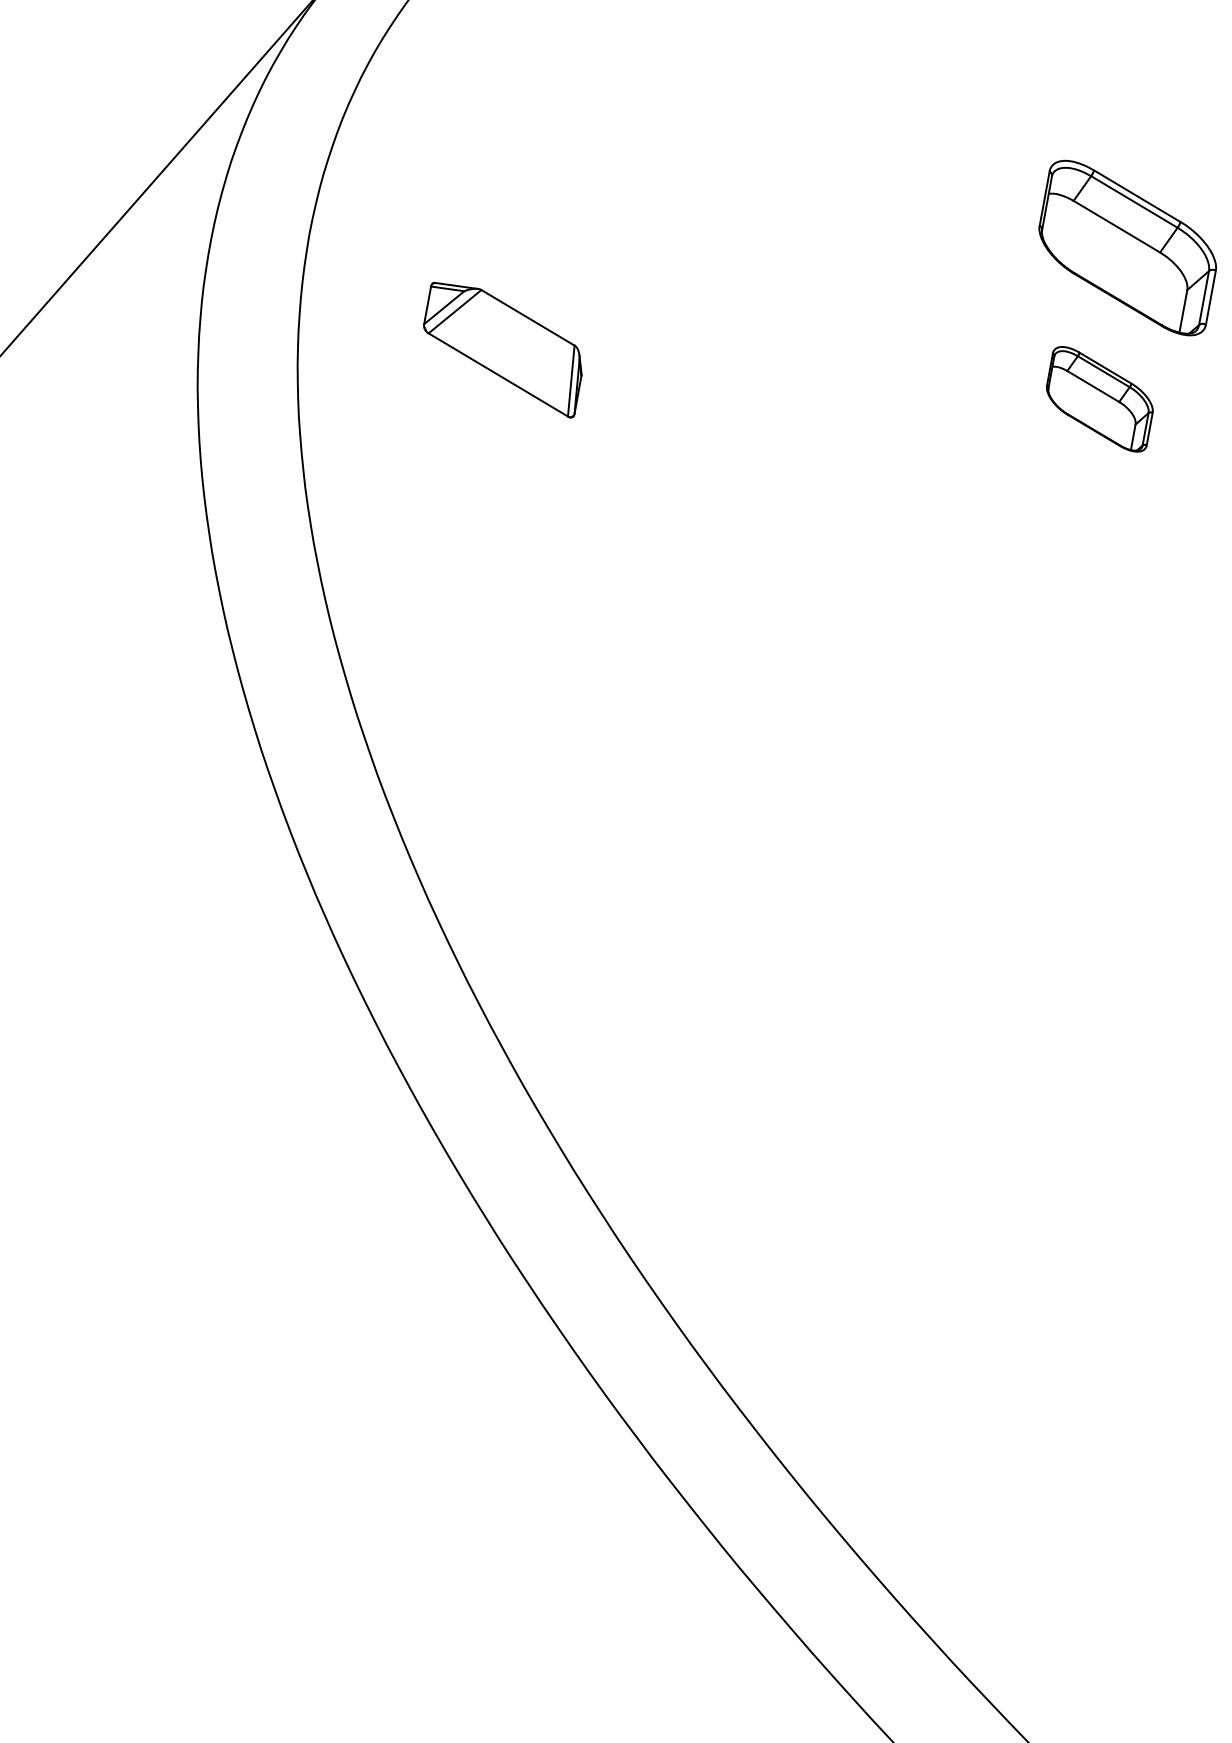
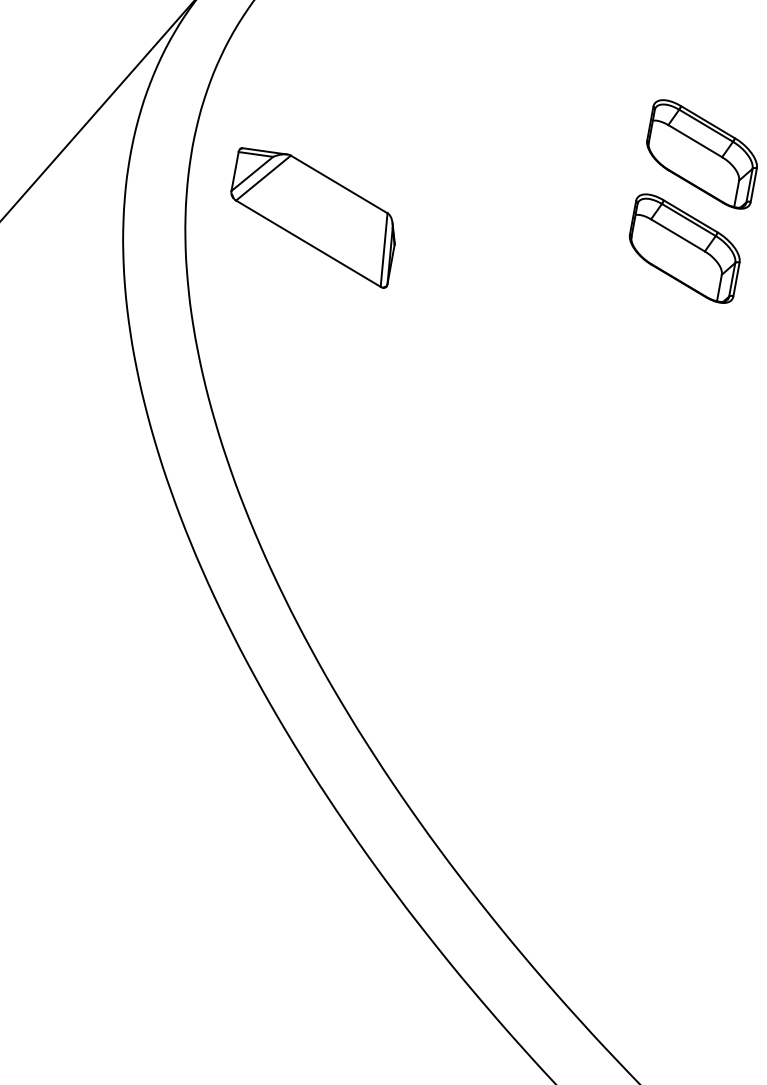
part: (501, 349) -> (312, 217), size x1.67
part: (1099, 399) -> (684, 248), size x1.67

